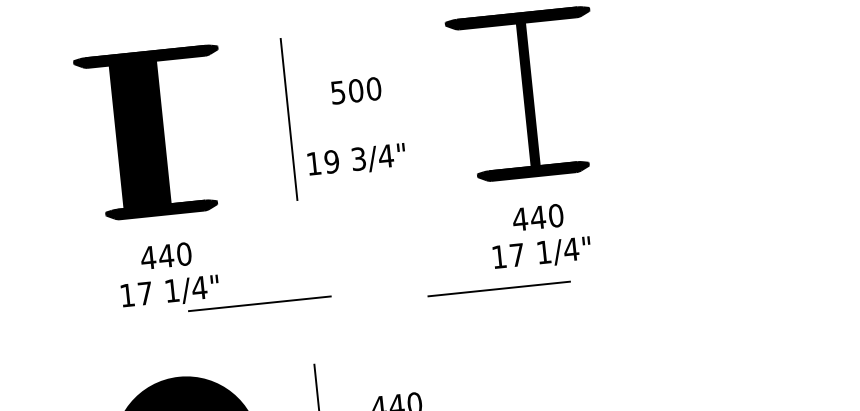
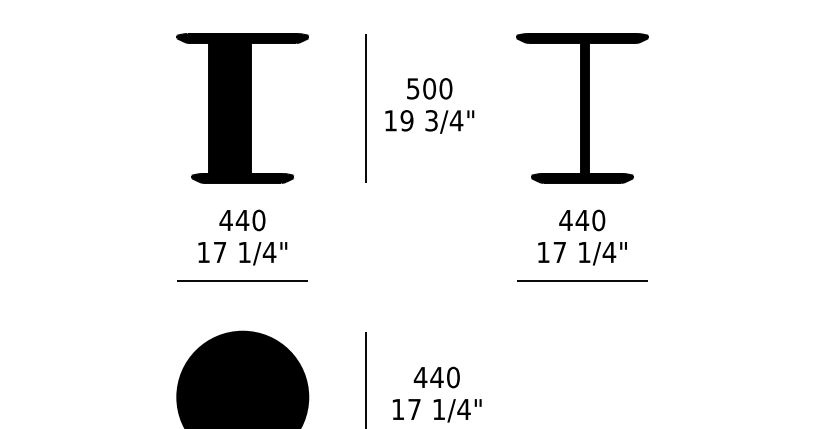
text: (356, 160) -> (429, 121), moved
line: (499, 288) -> (582, 280), moved
line: (259, 302) -> (242, 280), moved

